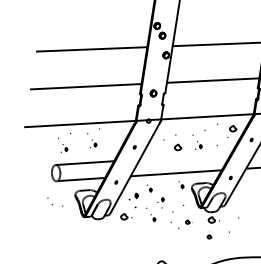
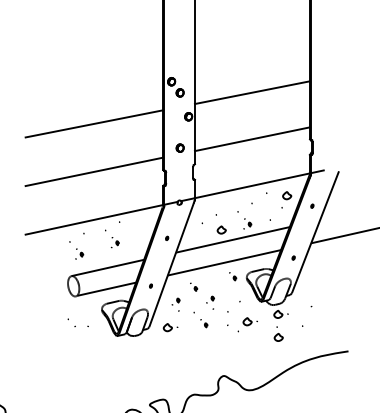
part: (153, 92) -> (179, 147), moved
line: (185, 156) -> (232, 239), added
part: (133, 199) -> (175, 304), size x0.71
part: (188, 222) -> (249, 321), size x1.67
part: (209, 234) -> (278, 333), size x1.67

